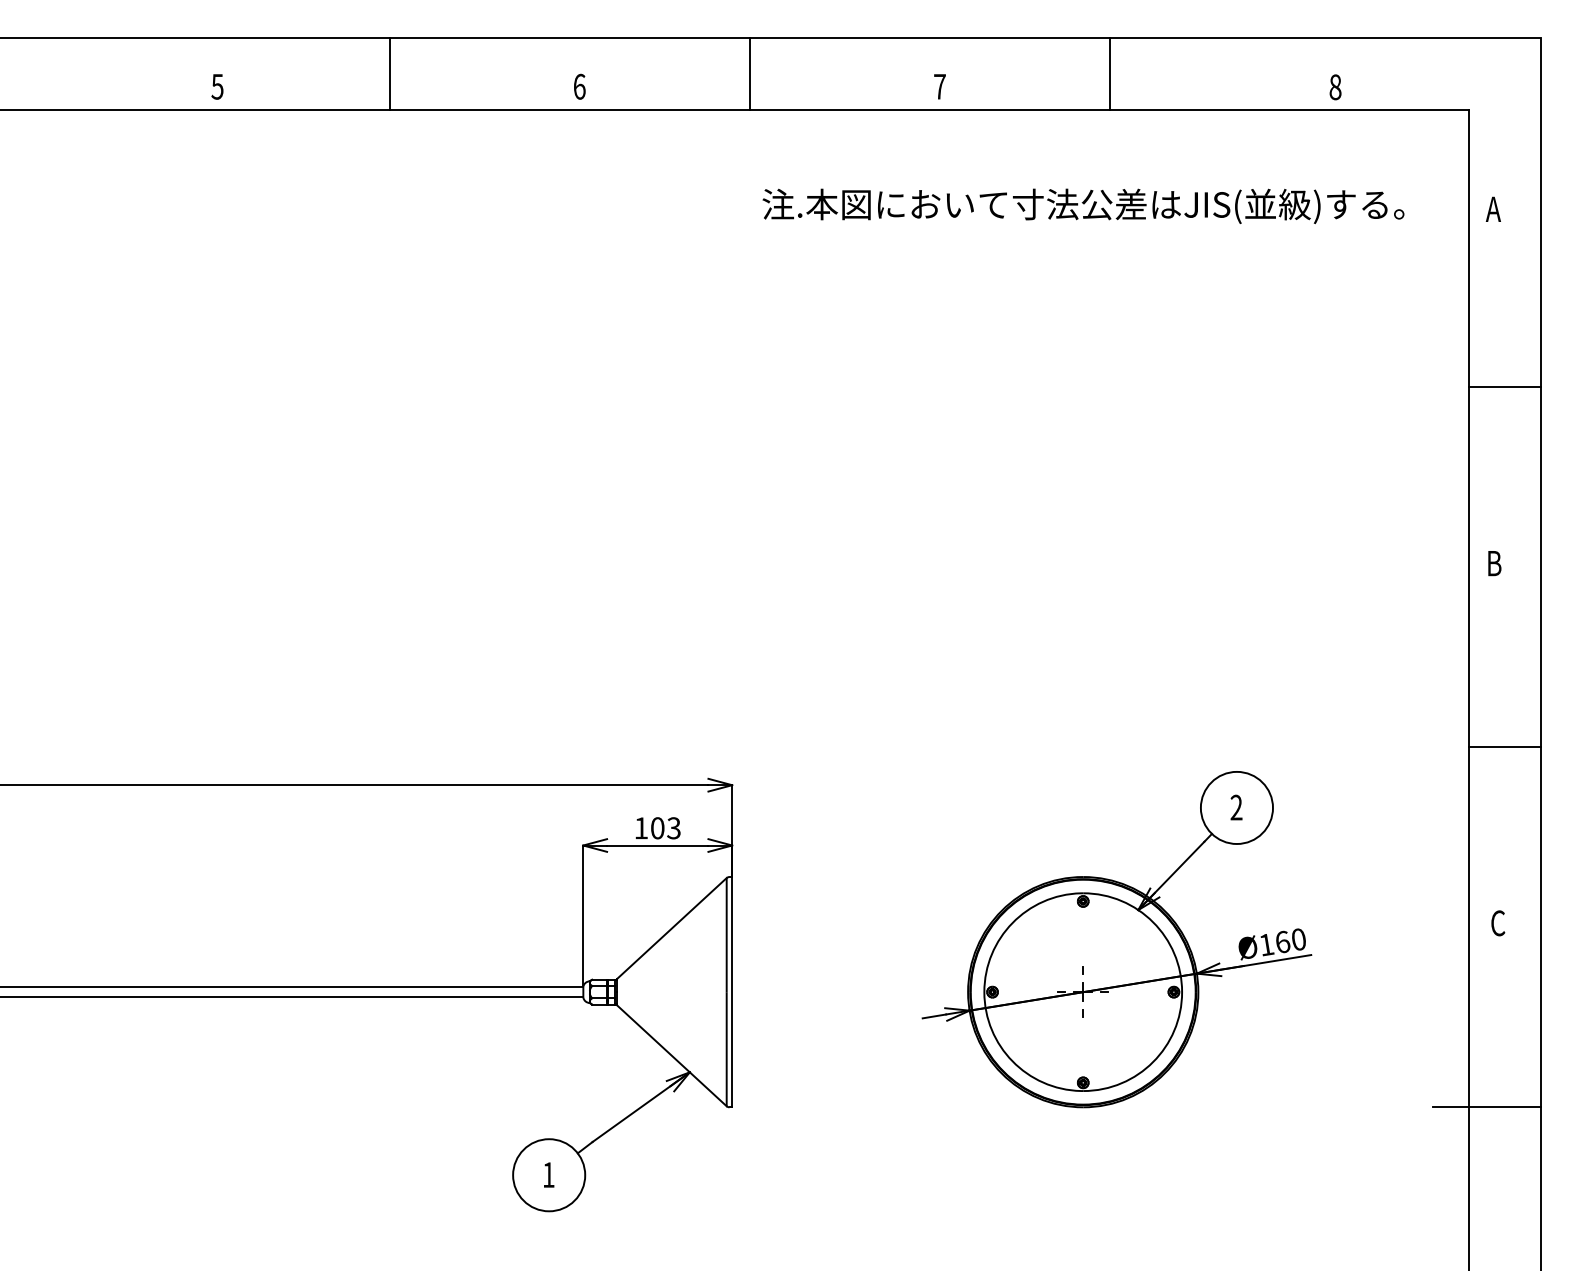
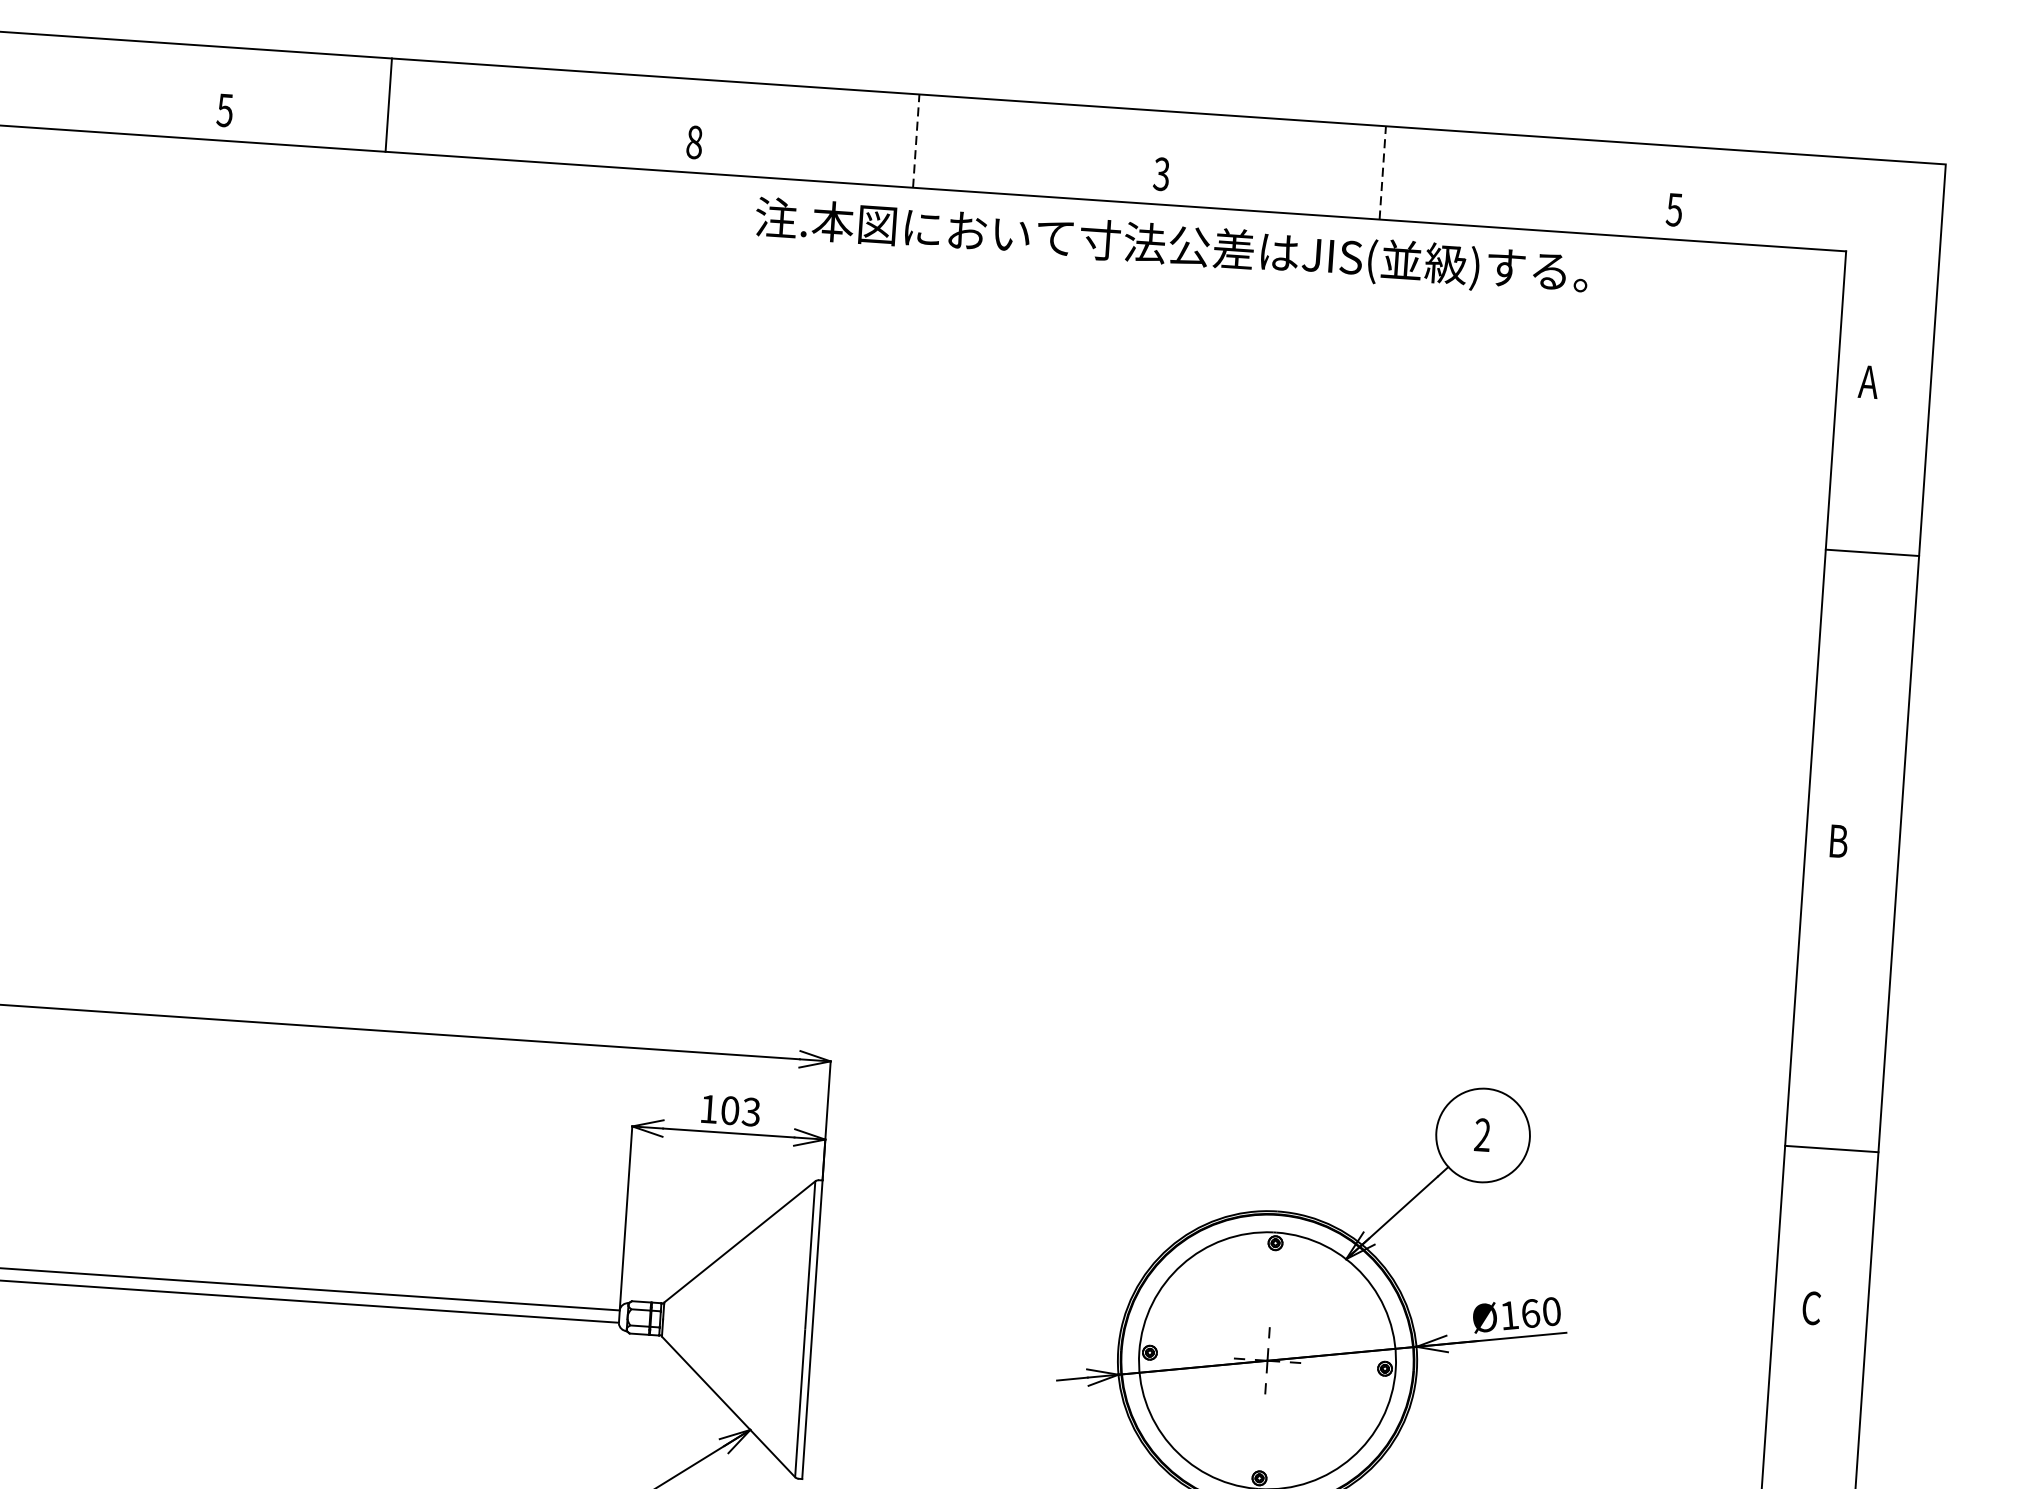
line: (389, 74) -> (388, 105), moved
line: (749, 74) -> (915, 141), solid -> dashed
line: (1109, 74) -> (1382, 173), solid -> dashed
text: (579, 86) -> (694, 141), 6 -> 8
text: (939, 86) -> (1161, 173), 7 -> 3
text: (1335, 87) -> (1674, 210), 8 -> 5
text: (1083, 205) -> (1171, 246), moved
line: (1505, 387) -> (1872, 553), moved
line: (1505, 747) -> (1831, 1149), moved

